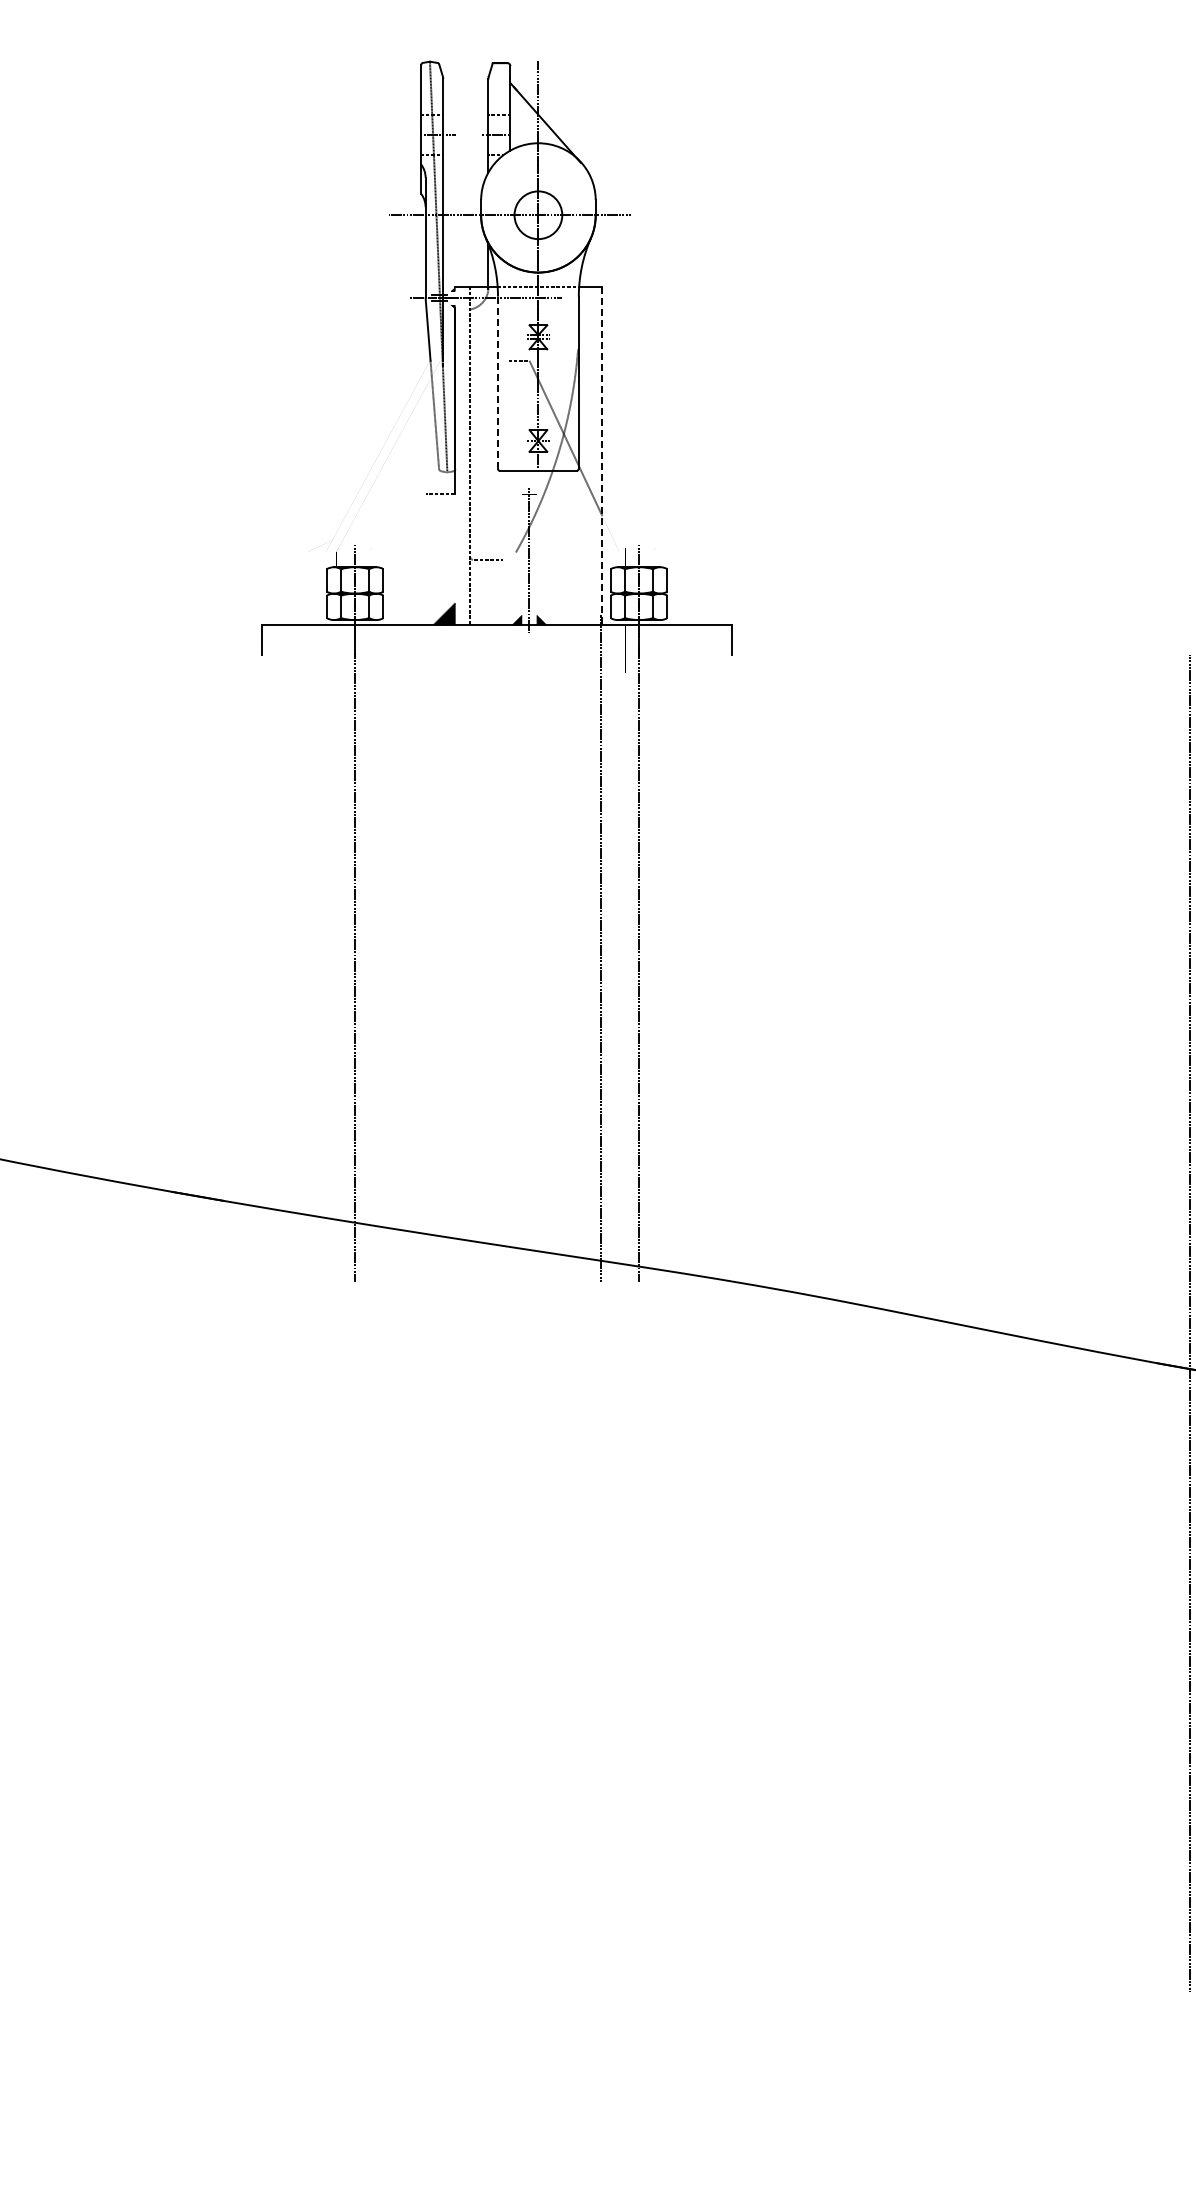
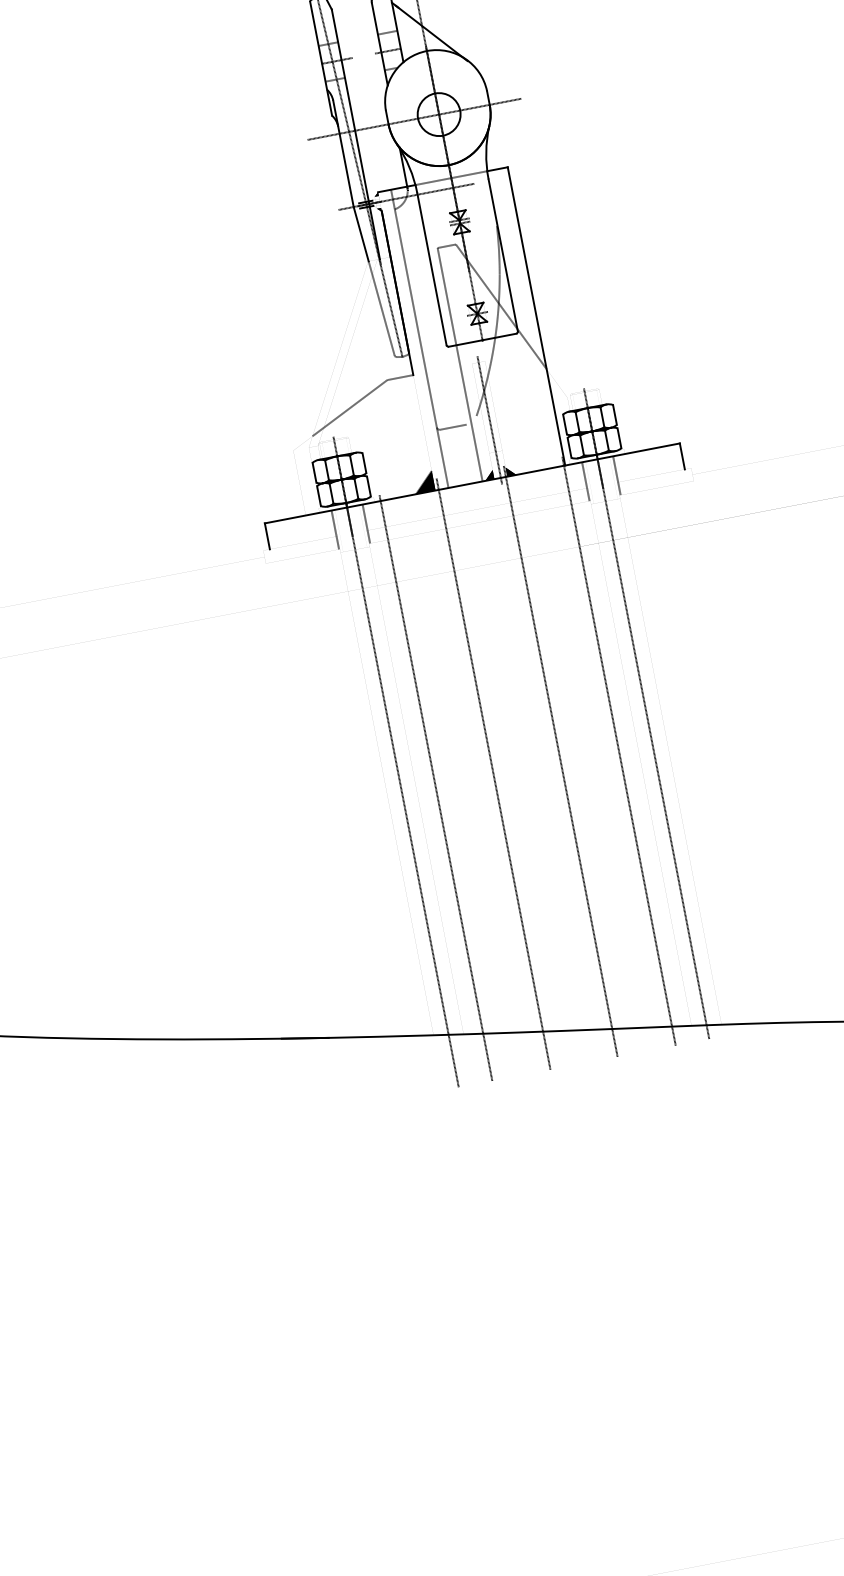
line: (498, 382) -> (432, 268), dashed -> solid
line: (602, 456) -> (536, 316), dashed -> solid
line: (508, 492) -> (459, 364), added
line: (379, 517) -> (350, 408), added
line: (337, 647) -> (335, 530), added
line: (372, 647) -> (366, 524), added
line: (621, 647) -> (585, 481), added
line: (656, 647) -> (616, 475), added
line: (459, 947) -> (493, 774), added
line: (535, 947) -> (560, 761), added
line: (393, 950) -> (436, 788), added

